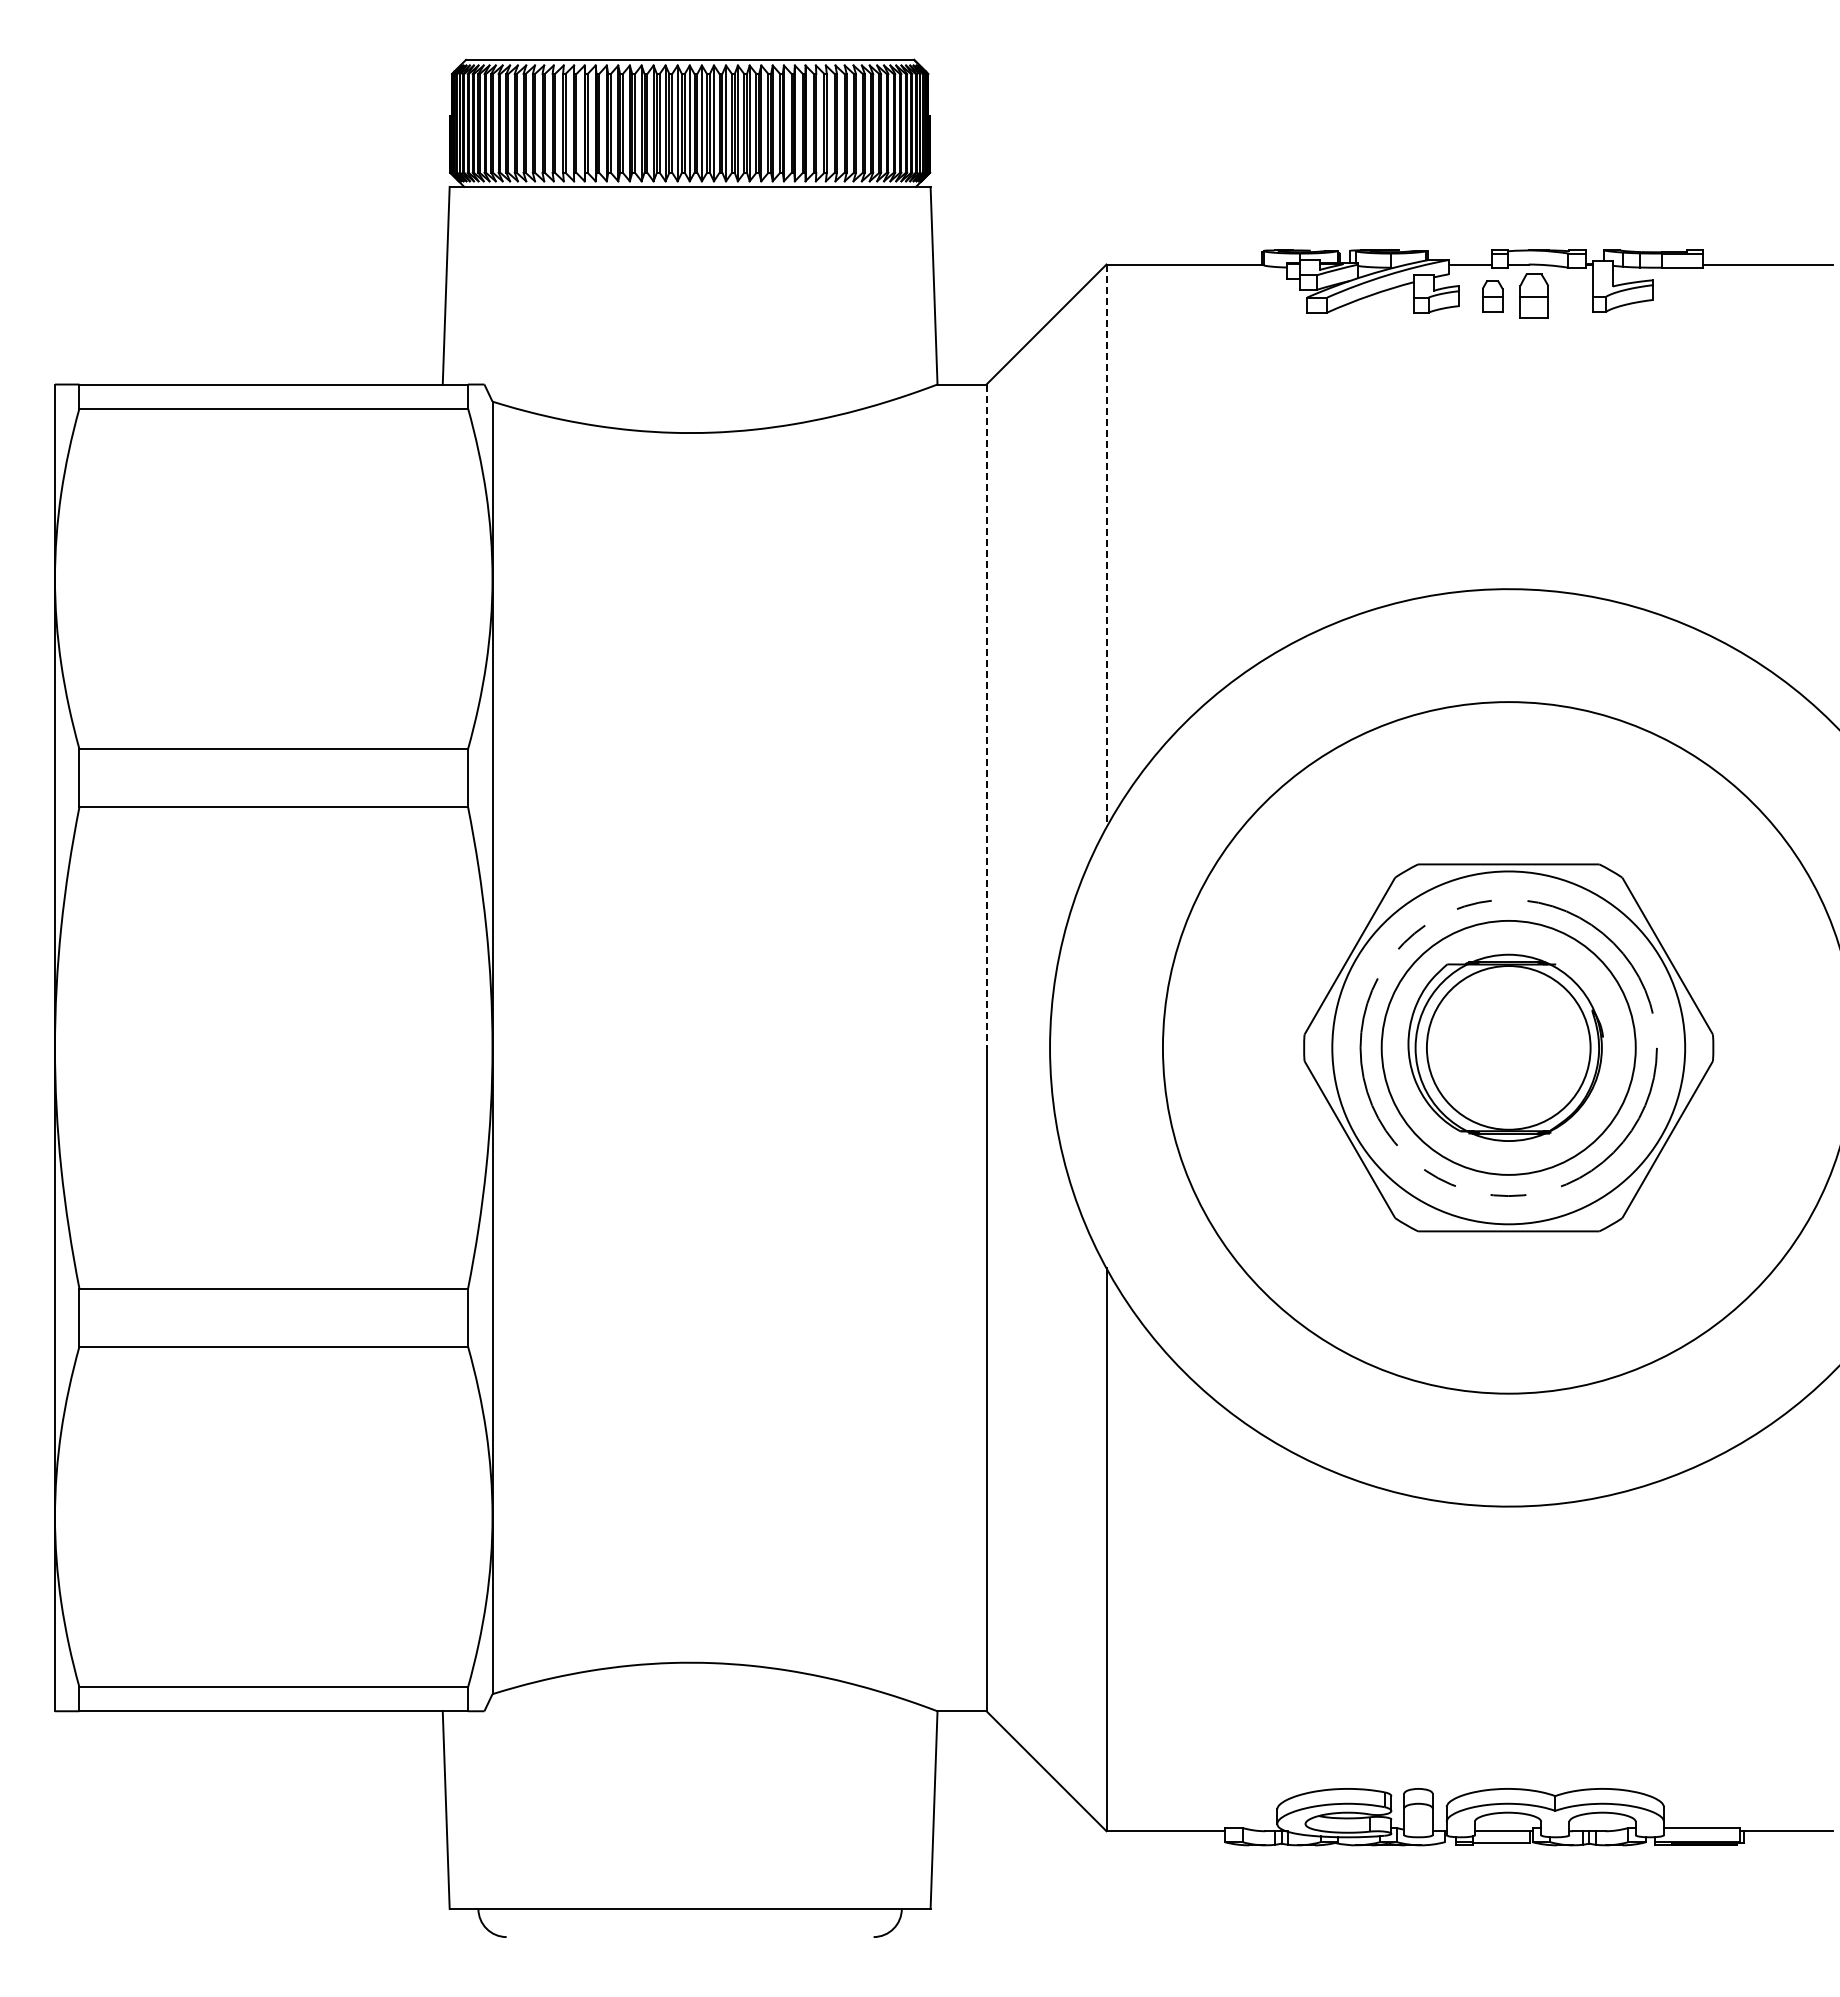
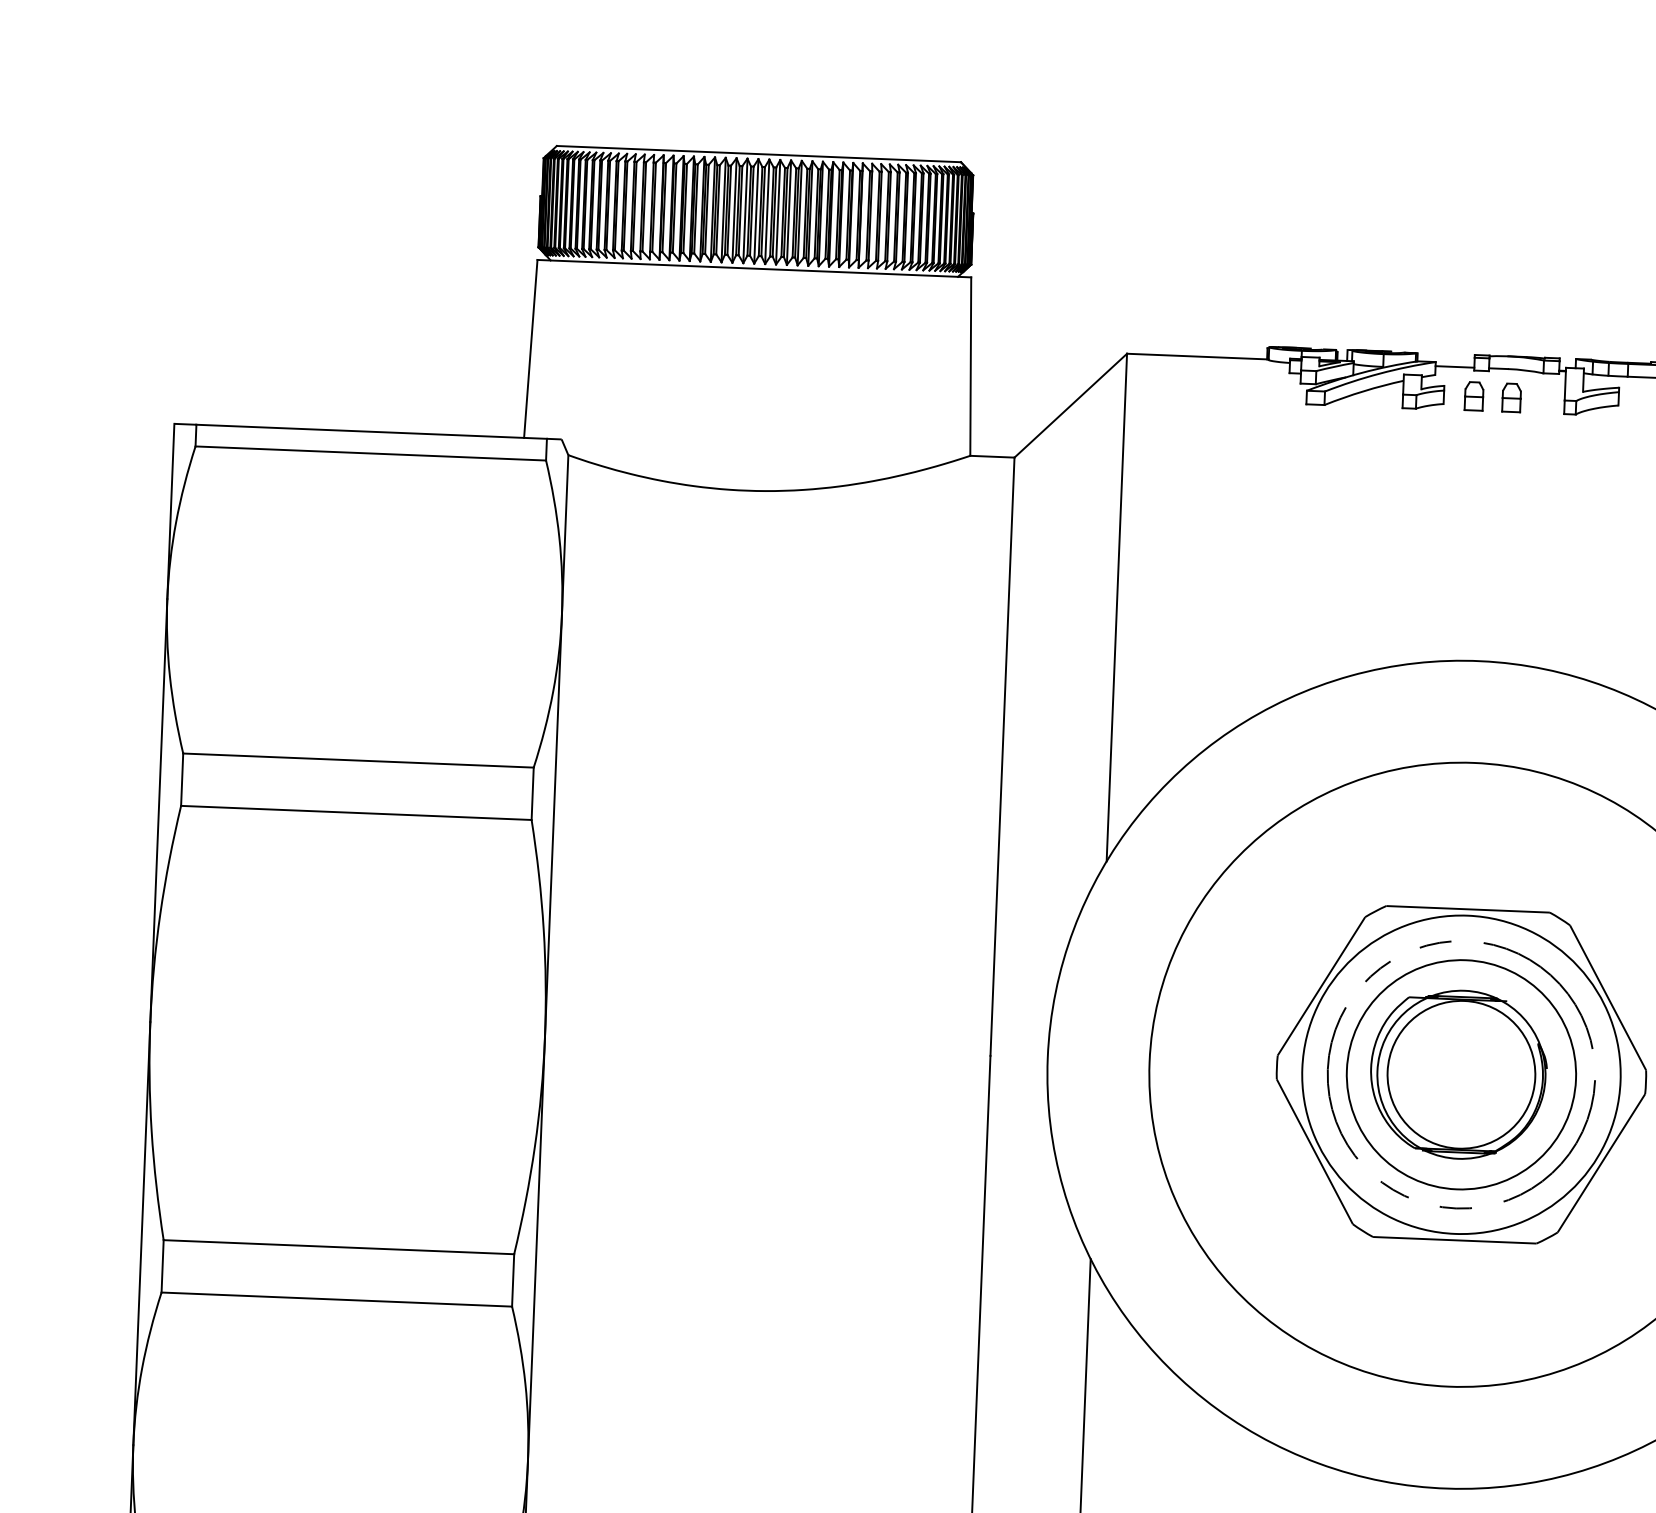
part: (1533, 296) -> (1510, 398), size x0.71
line: (1106, 546) -> (1116, 608), dashed -> solid
line: (986, 716) -> (1002, 757), dashed -> solid

